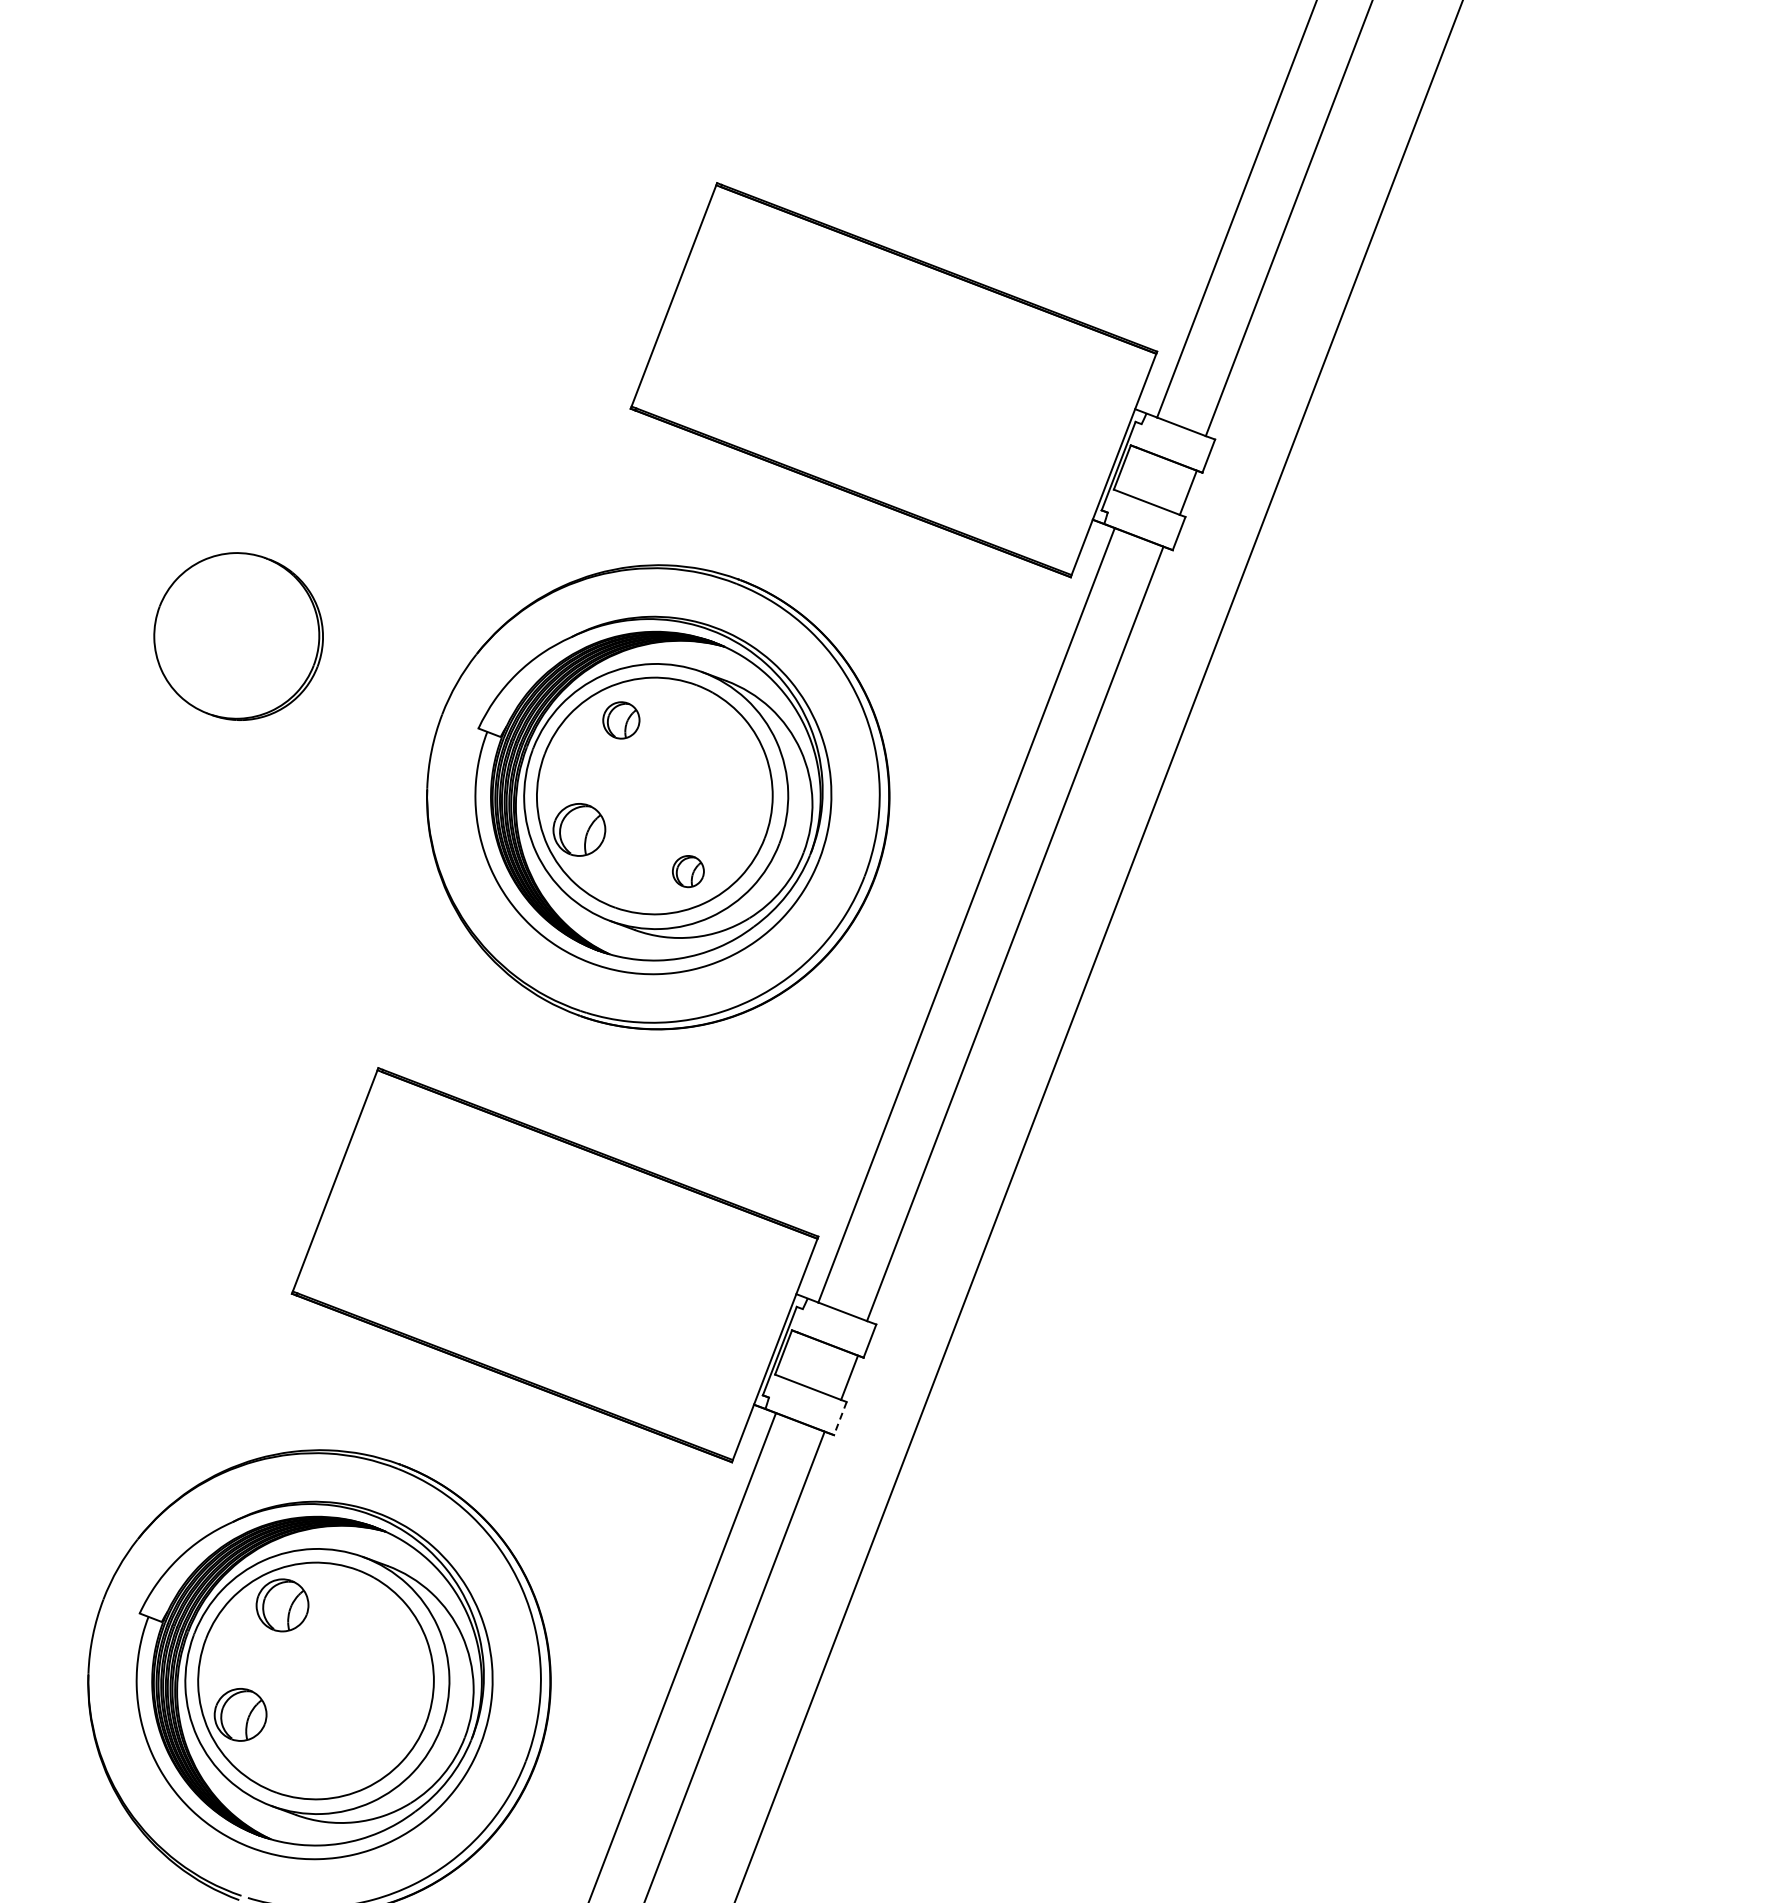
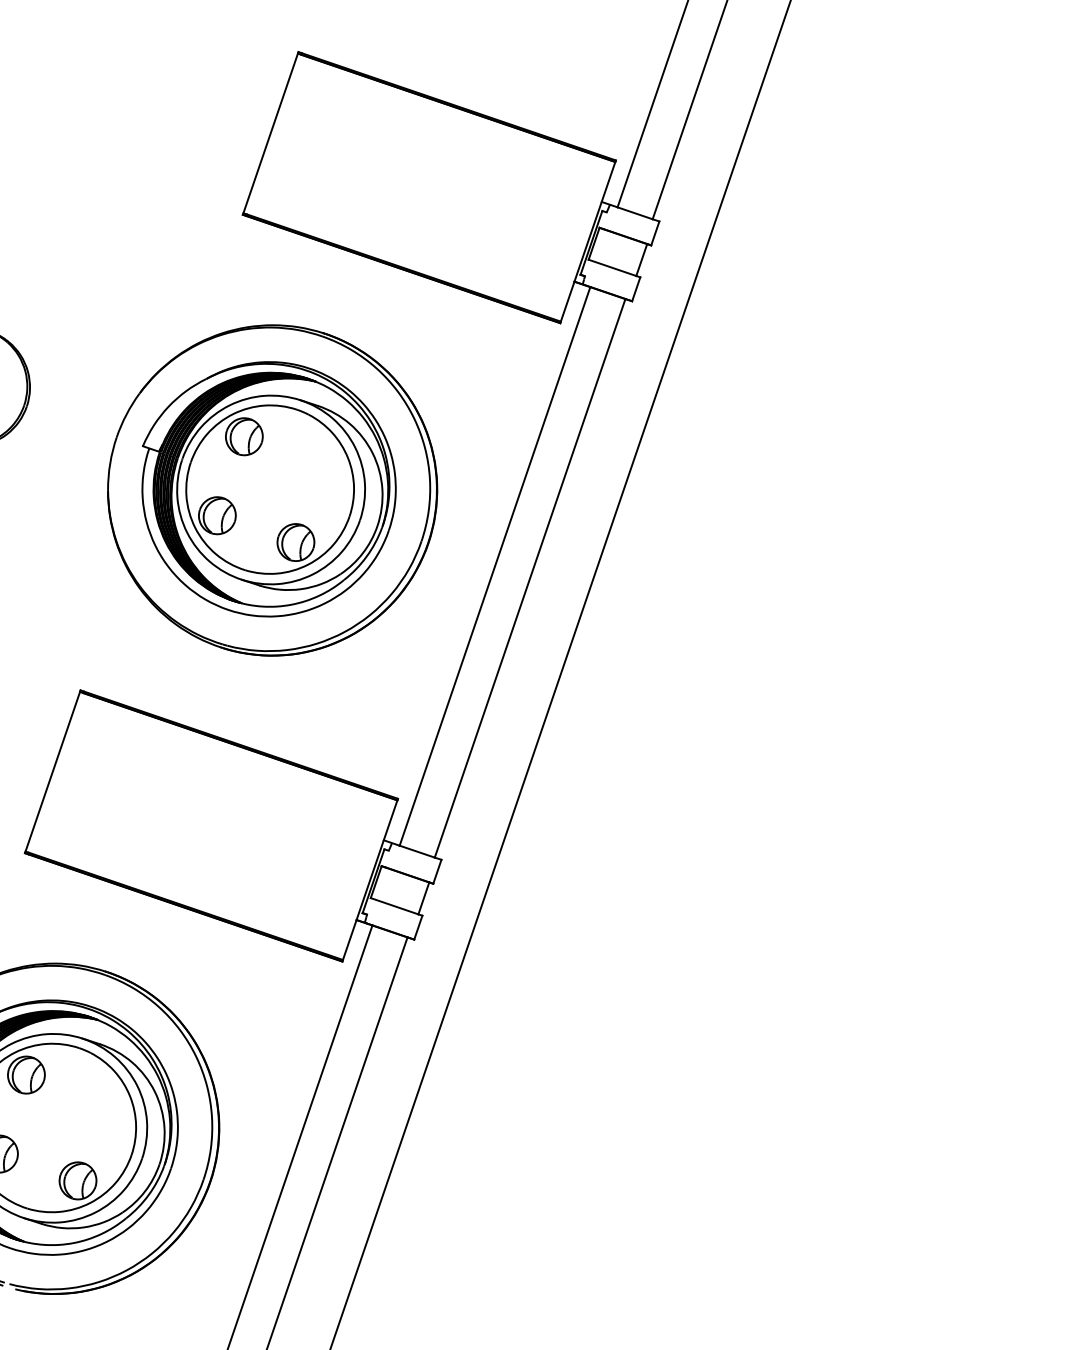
part: (621, 720) -> (244, 436), size x1.43
part: (688, 871) -> (296, 542), size x1.67
line: (840, 1418) -> (418, 927), dashed -> solid
part: (349, 1756) -> (78, 1180), added

